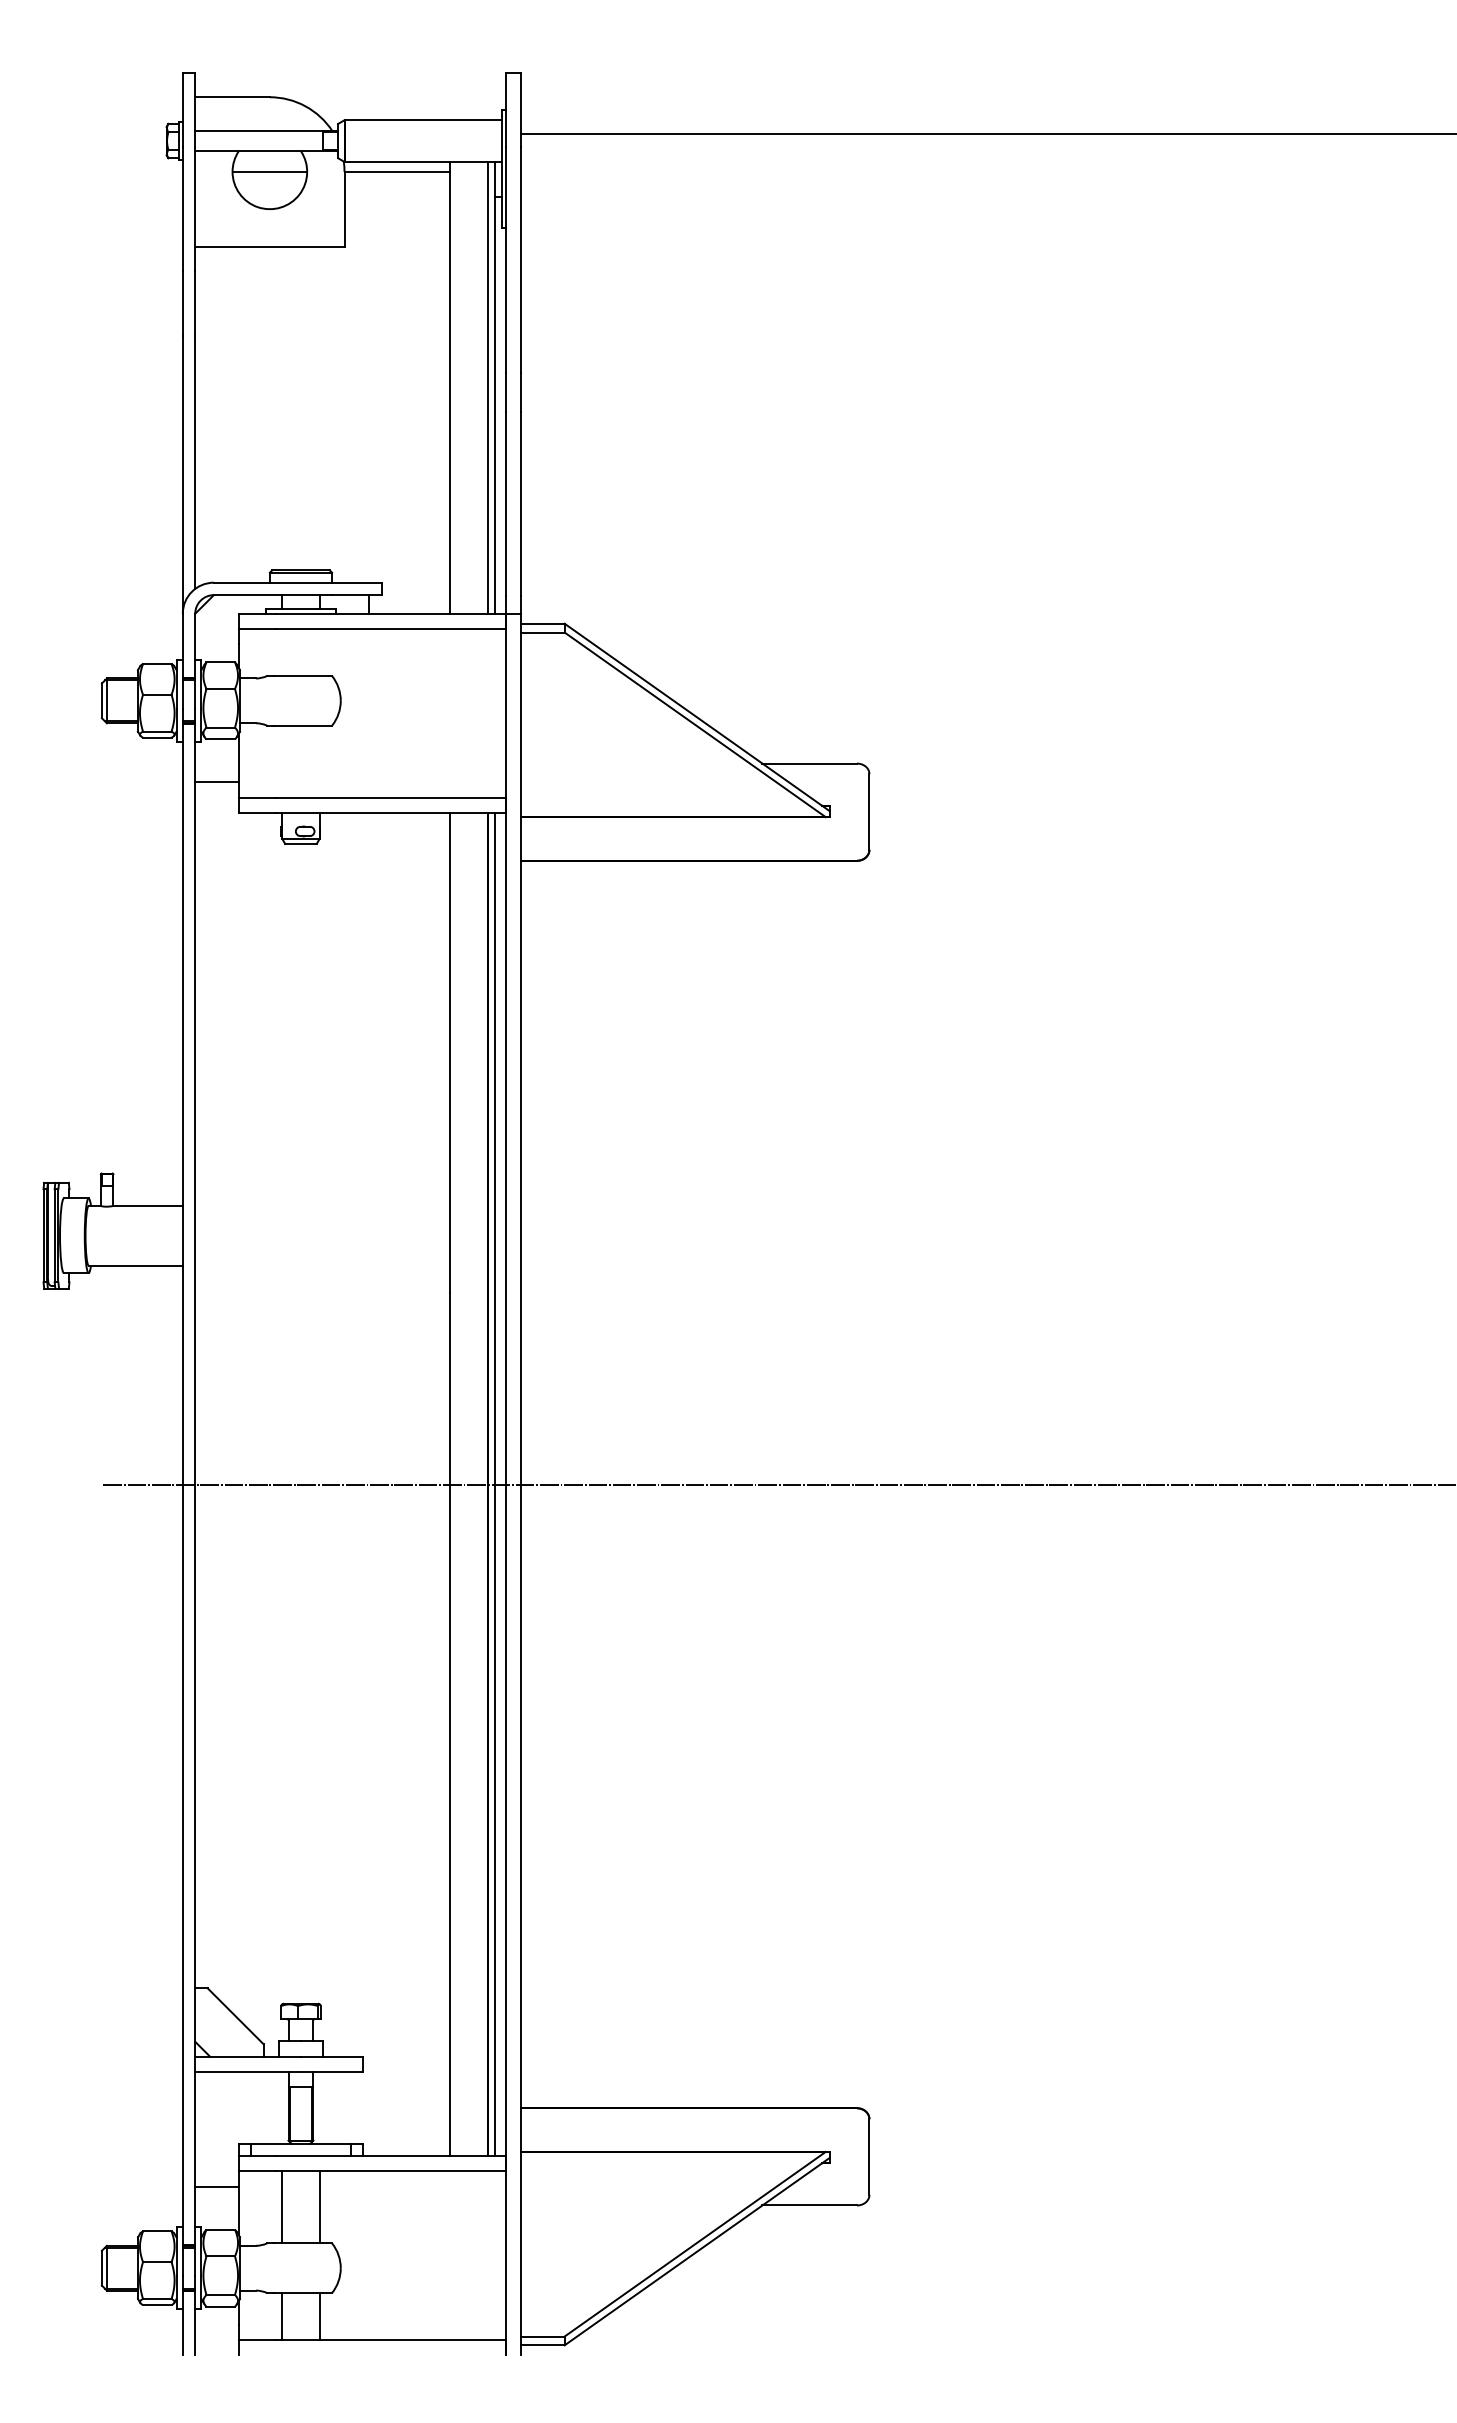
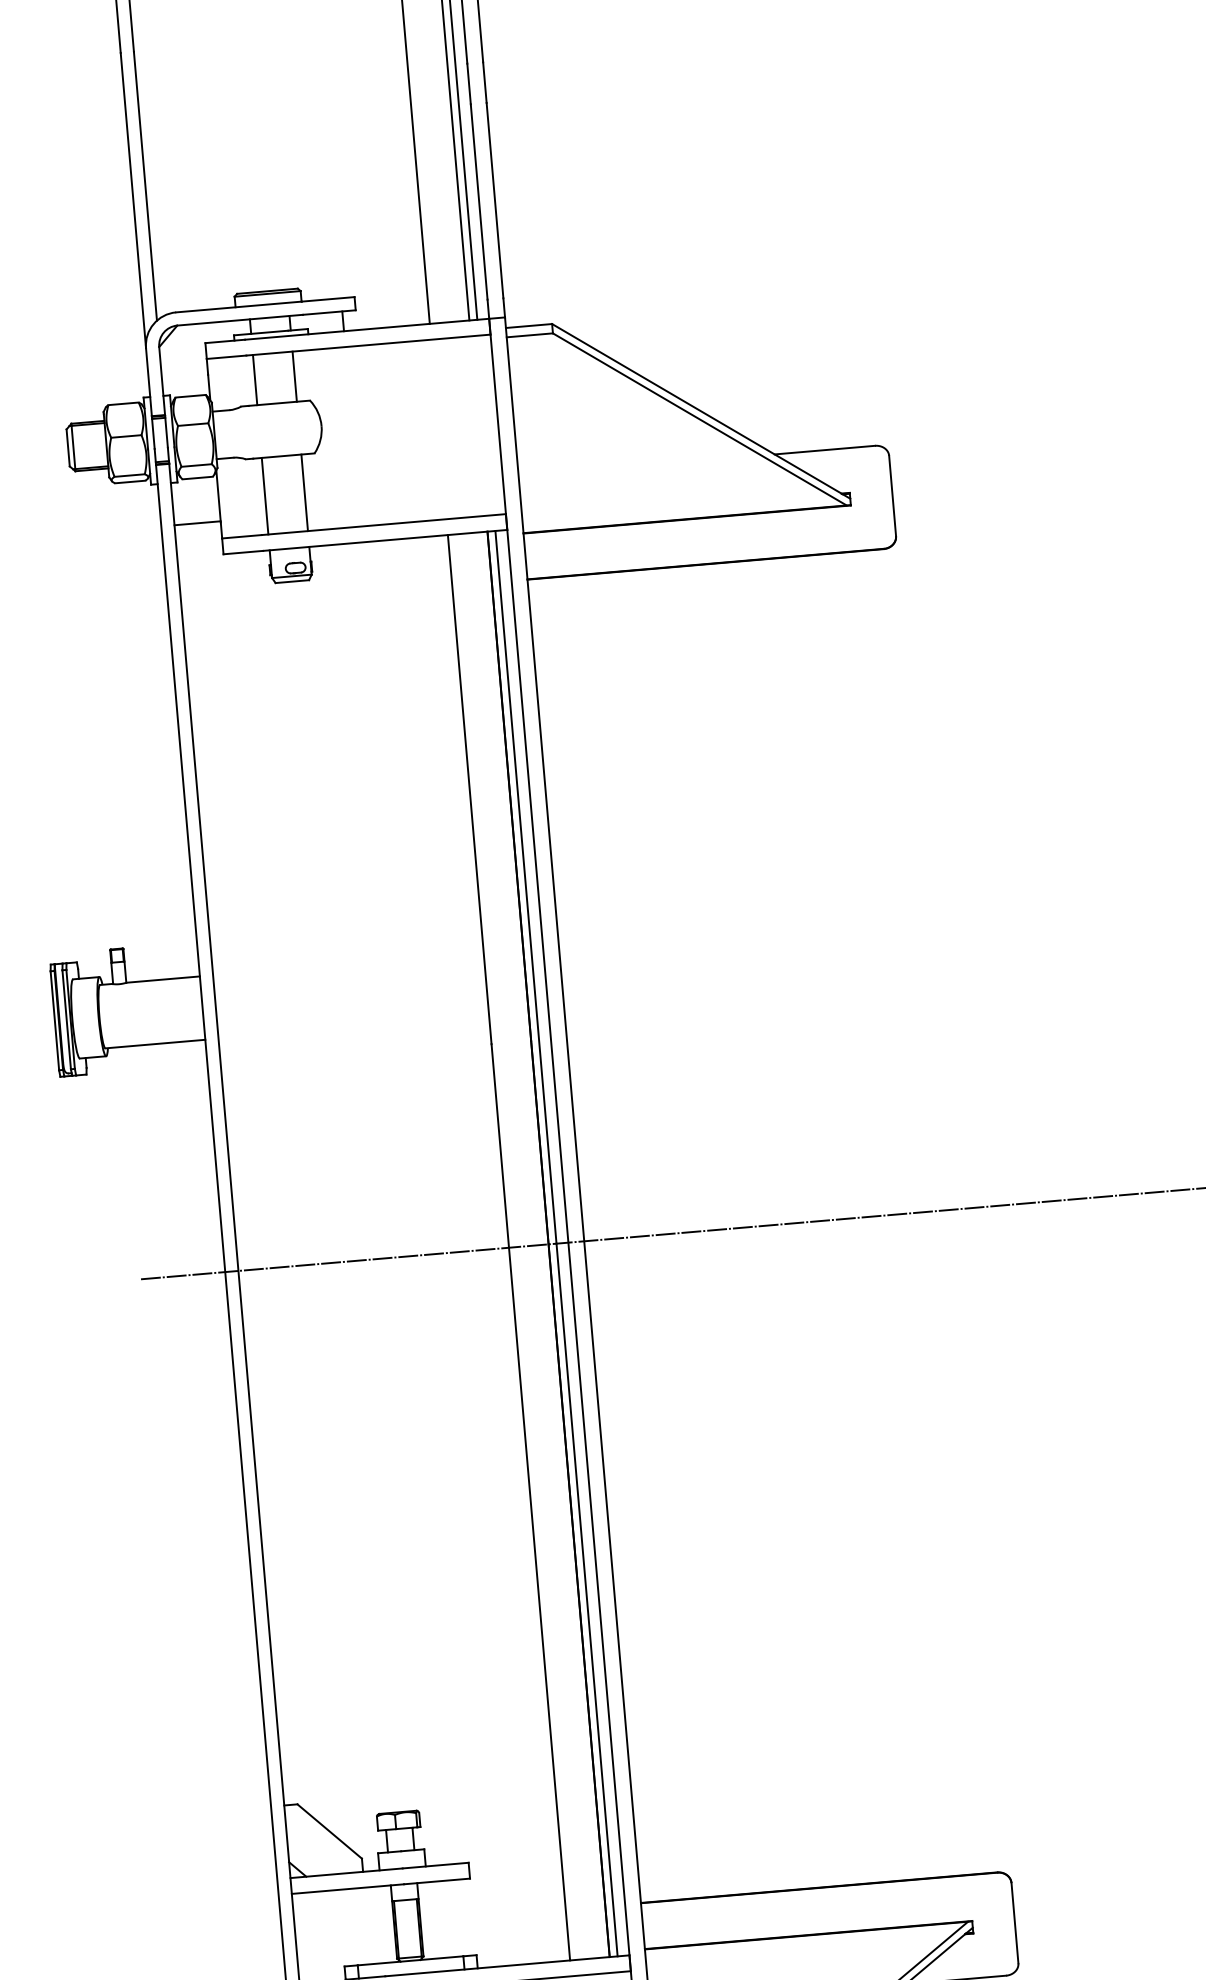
line: (282, 651) -> (255, 379), added
line: (319, 651) -> (294, 375), added
line: (282, 761) -> (265, 495), added
line: (319, 761) -> (304, 492), added

